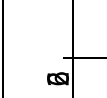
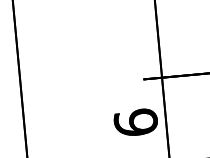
text: (57, 78) -> (134, 122), 2 -> 6

